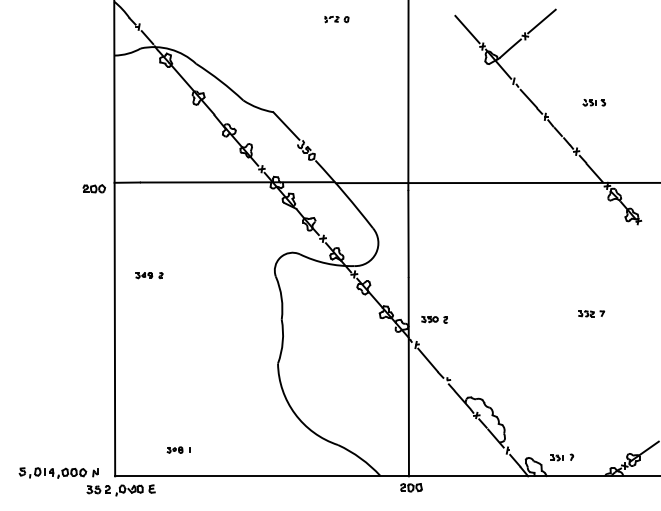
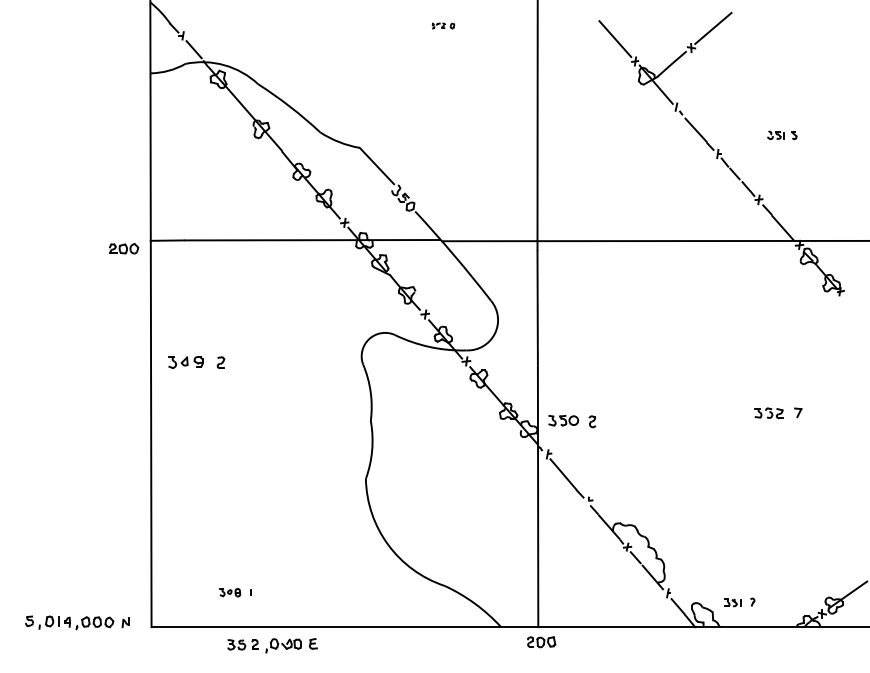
part: (336, 19) -> (442, 25), size x0.7
part: (149, 275) -> (196, 362), size x1.6
part: (591, 313) -> (778, 412), size x1.4
part: (434, 319) -> (571, 420), size x1.4
part: (120, 490) -> (271, 645), moved

